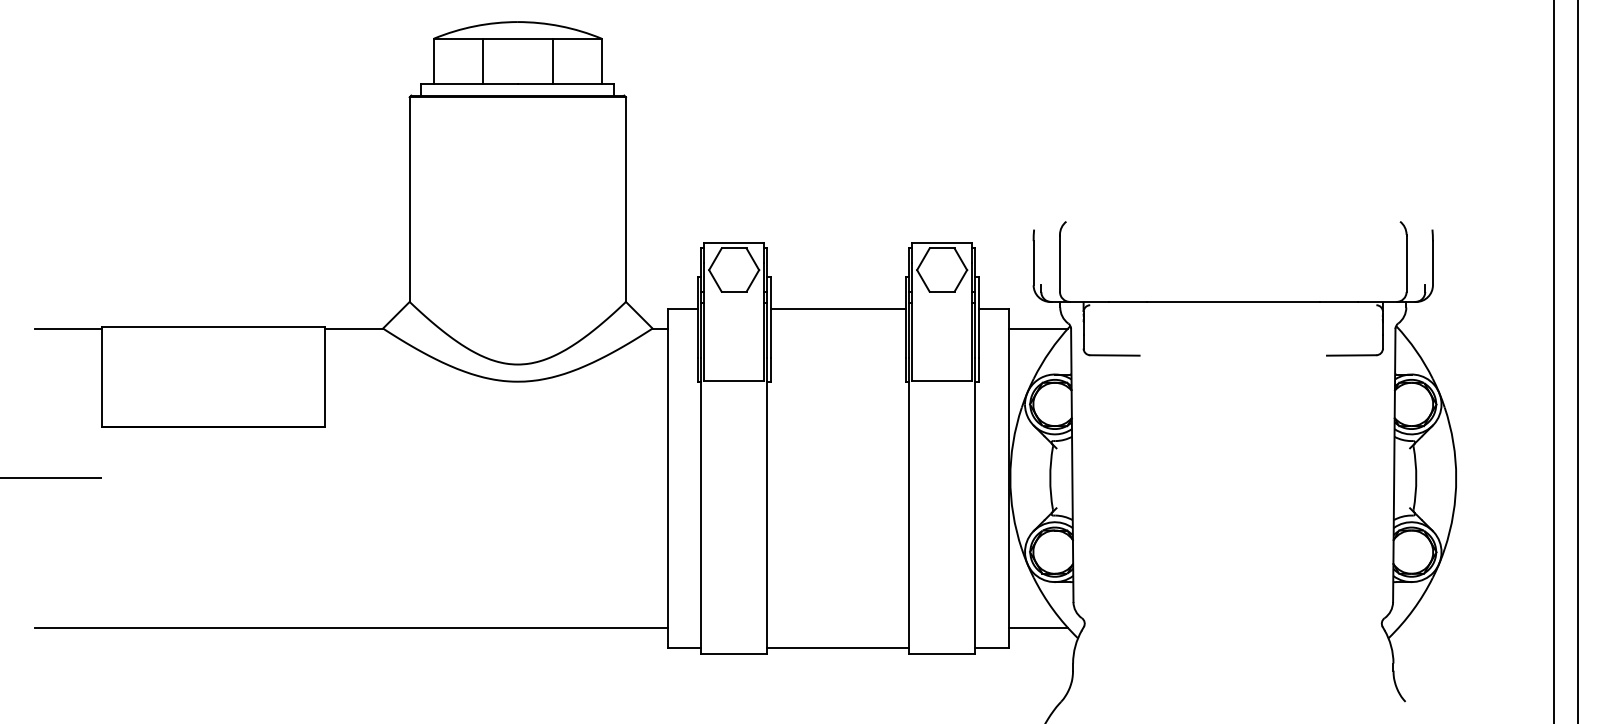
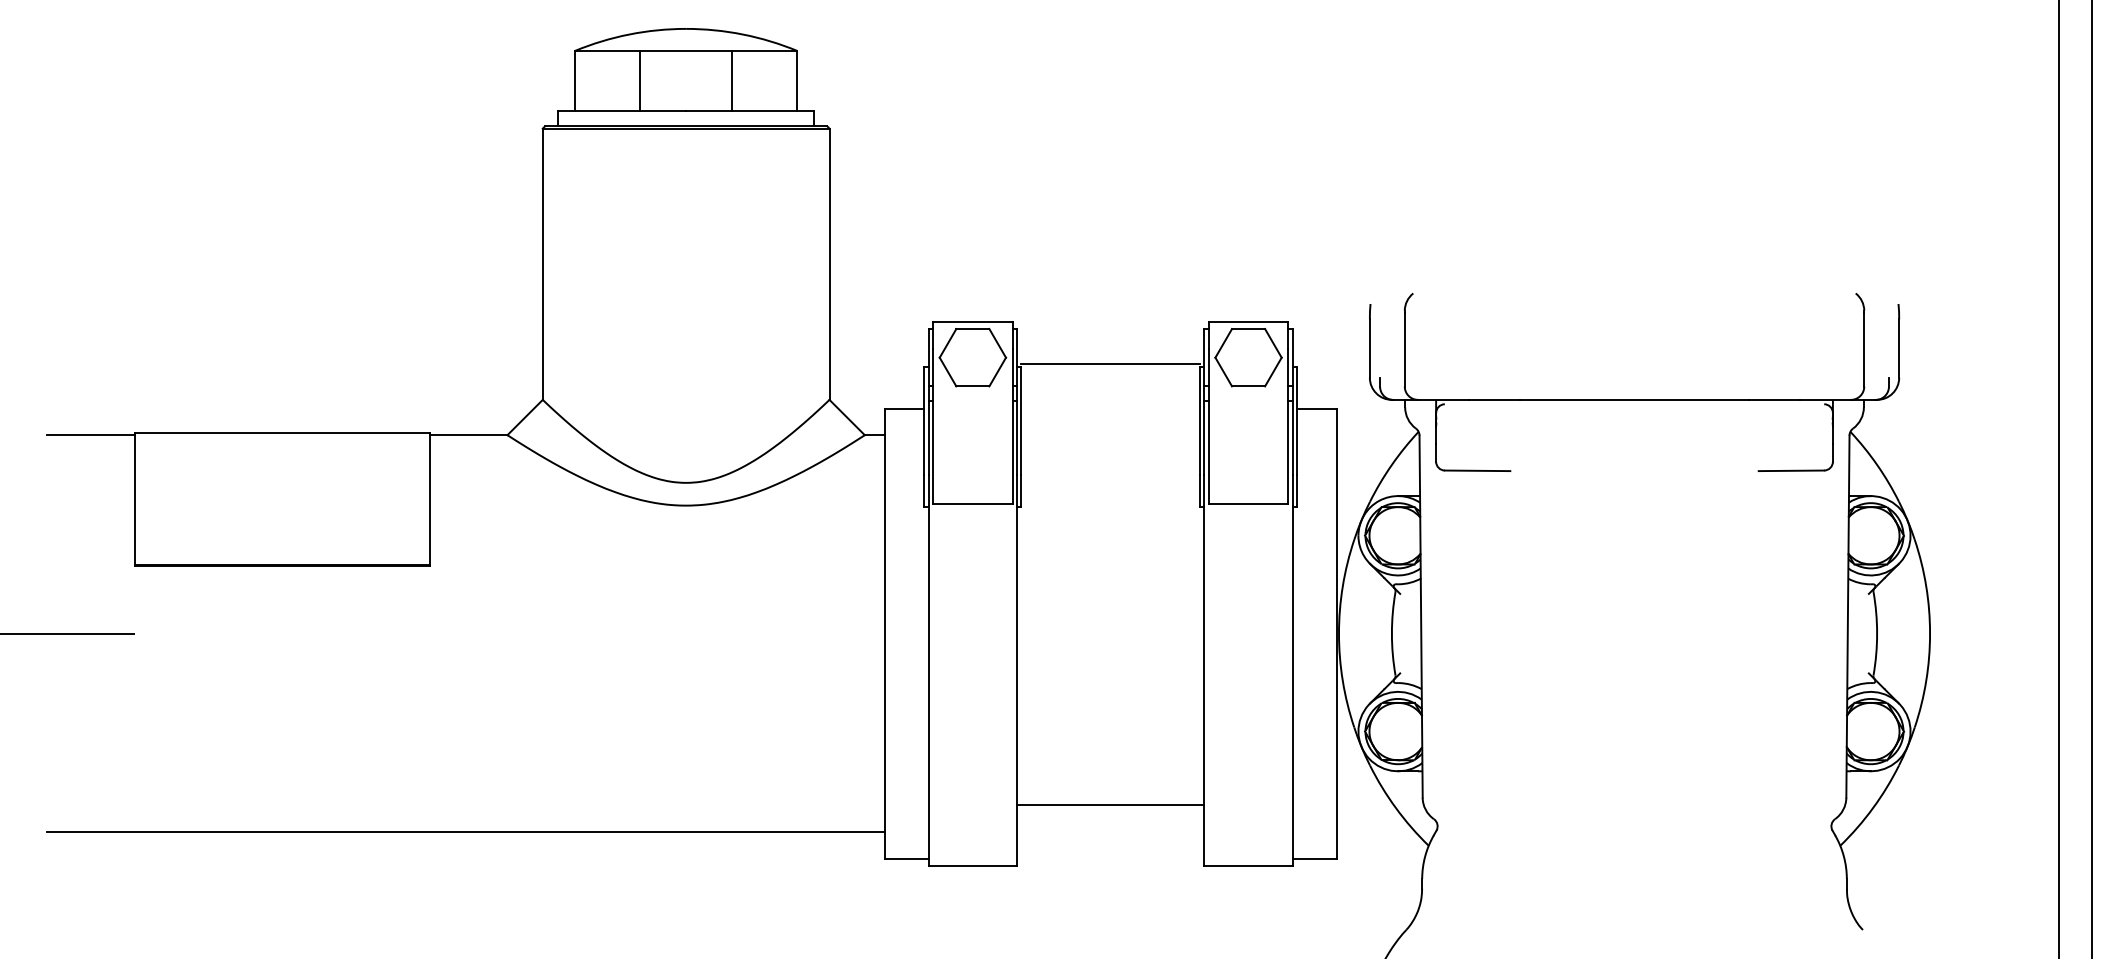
line: (837, 308) -> (1110, 363), moved
line: (1037, 328) -> (1375, 435), removed
line: (1037, 628) -> (1375, 832), removed
line: (837, 647) -> (1110, 804), moved

